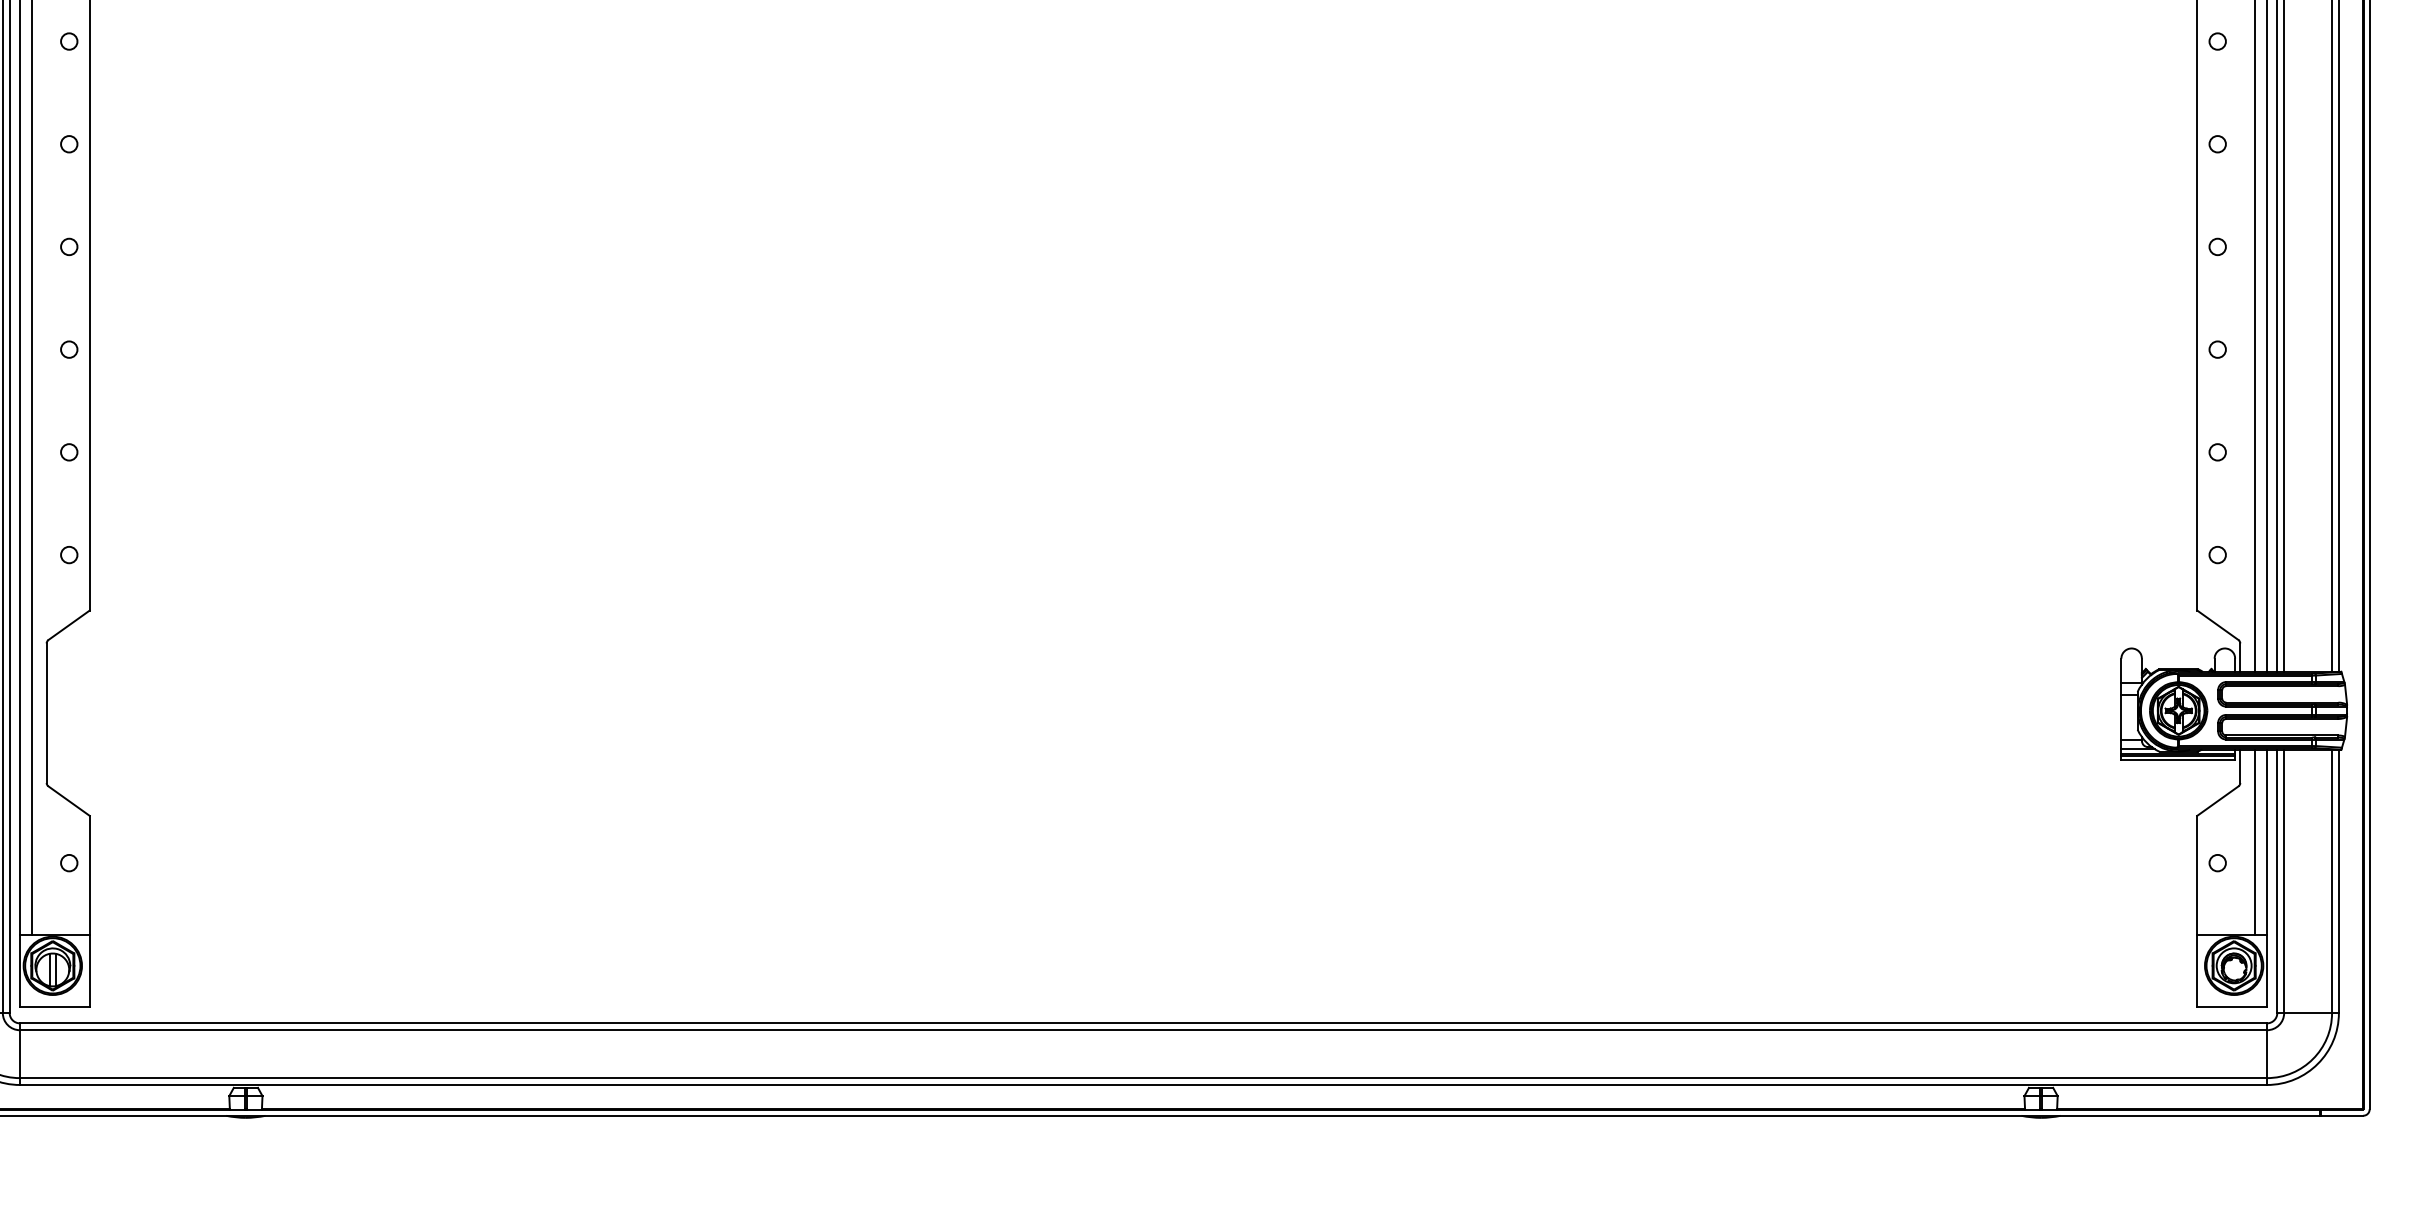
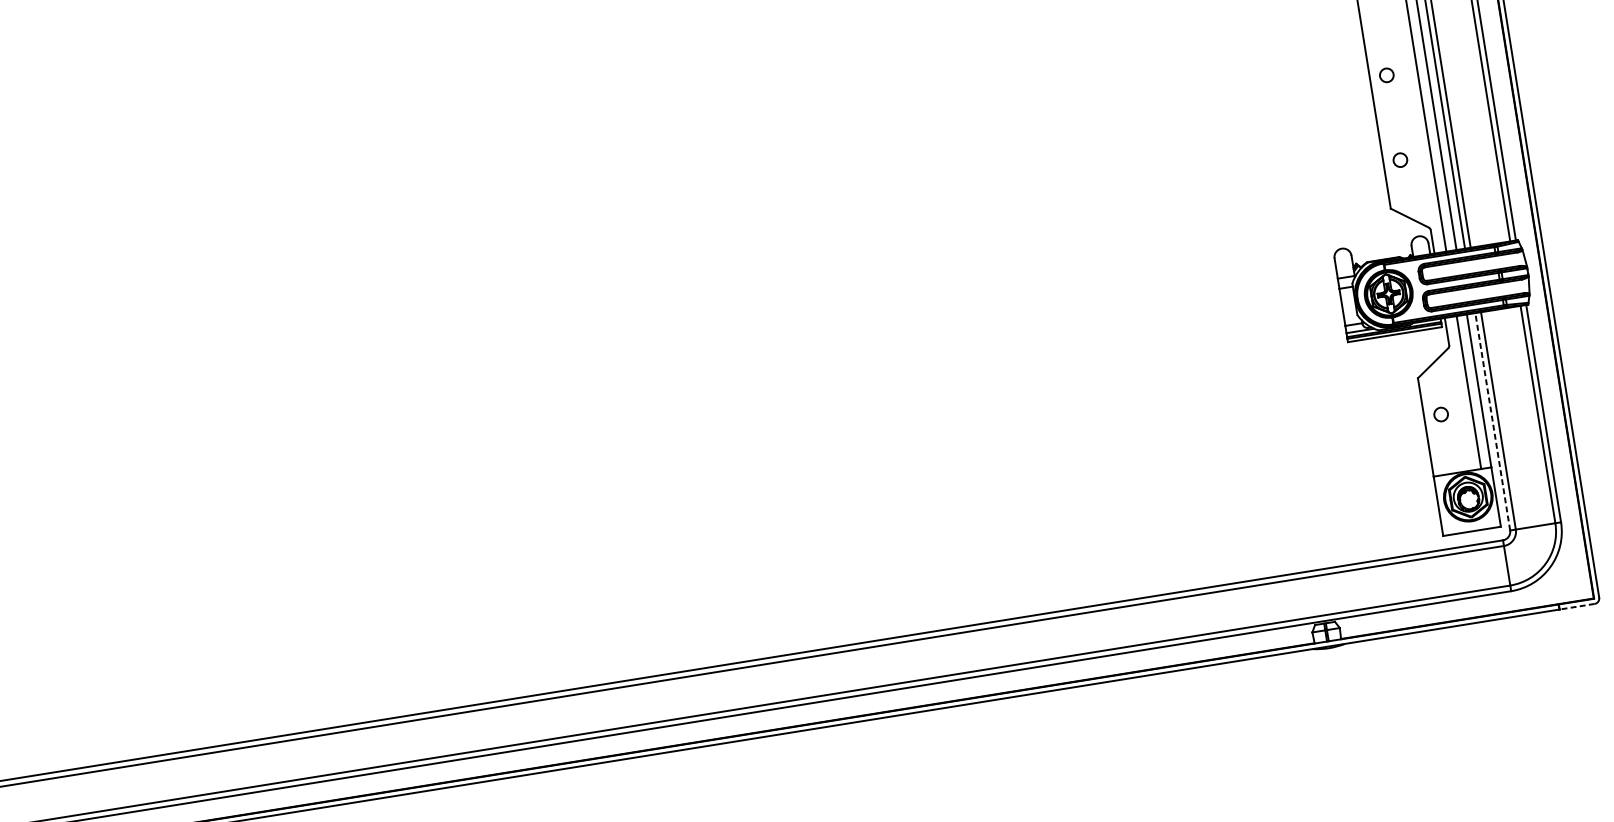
line: (2277, 881) -> (1492, 421), solid -> dashed
line: (2341, 1115) -> (1576, 606), solid -> dashed

